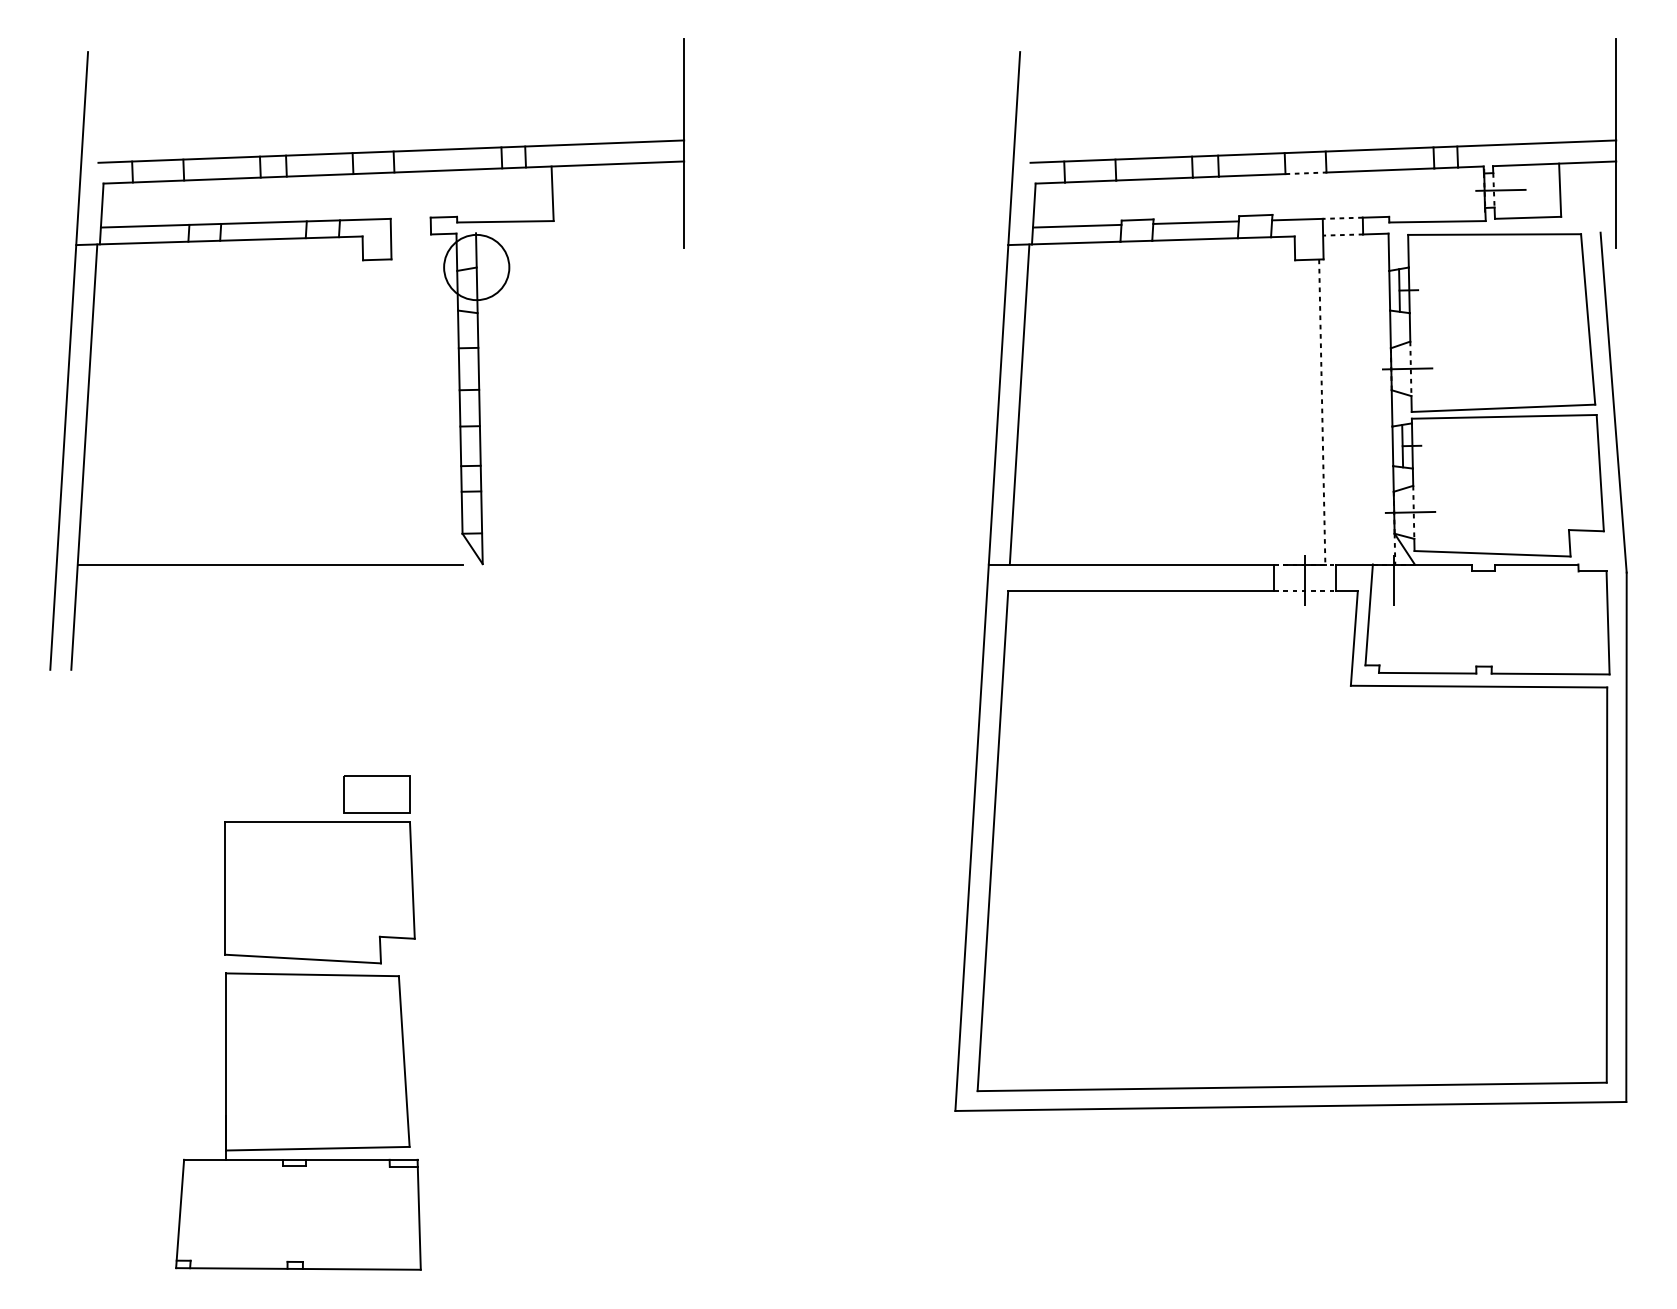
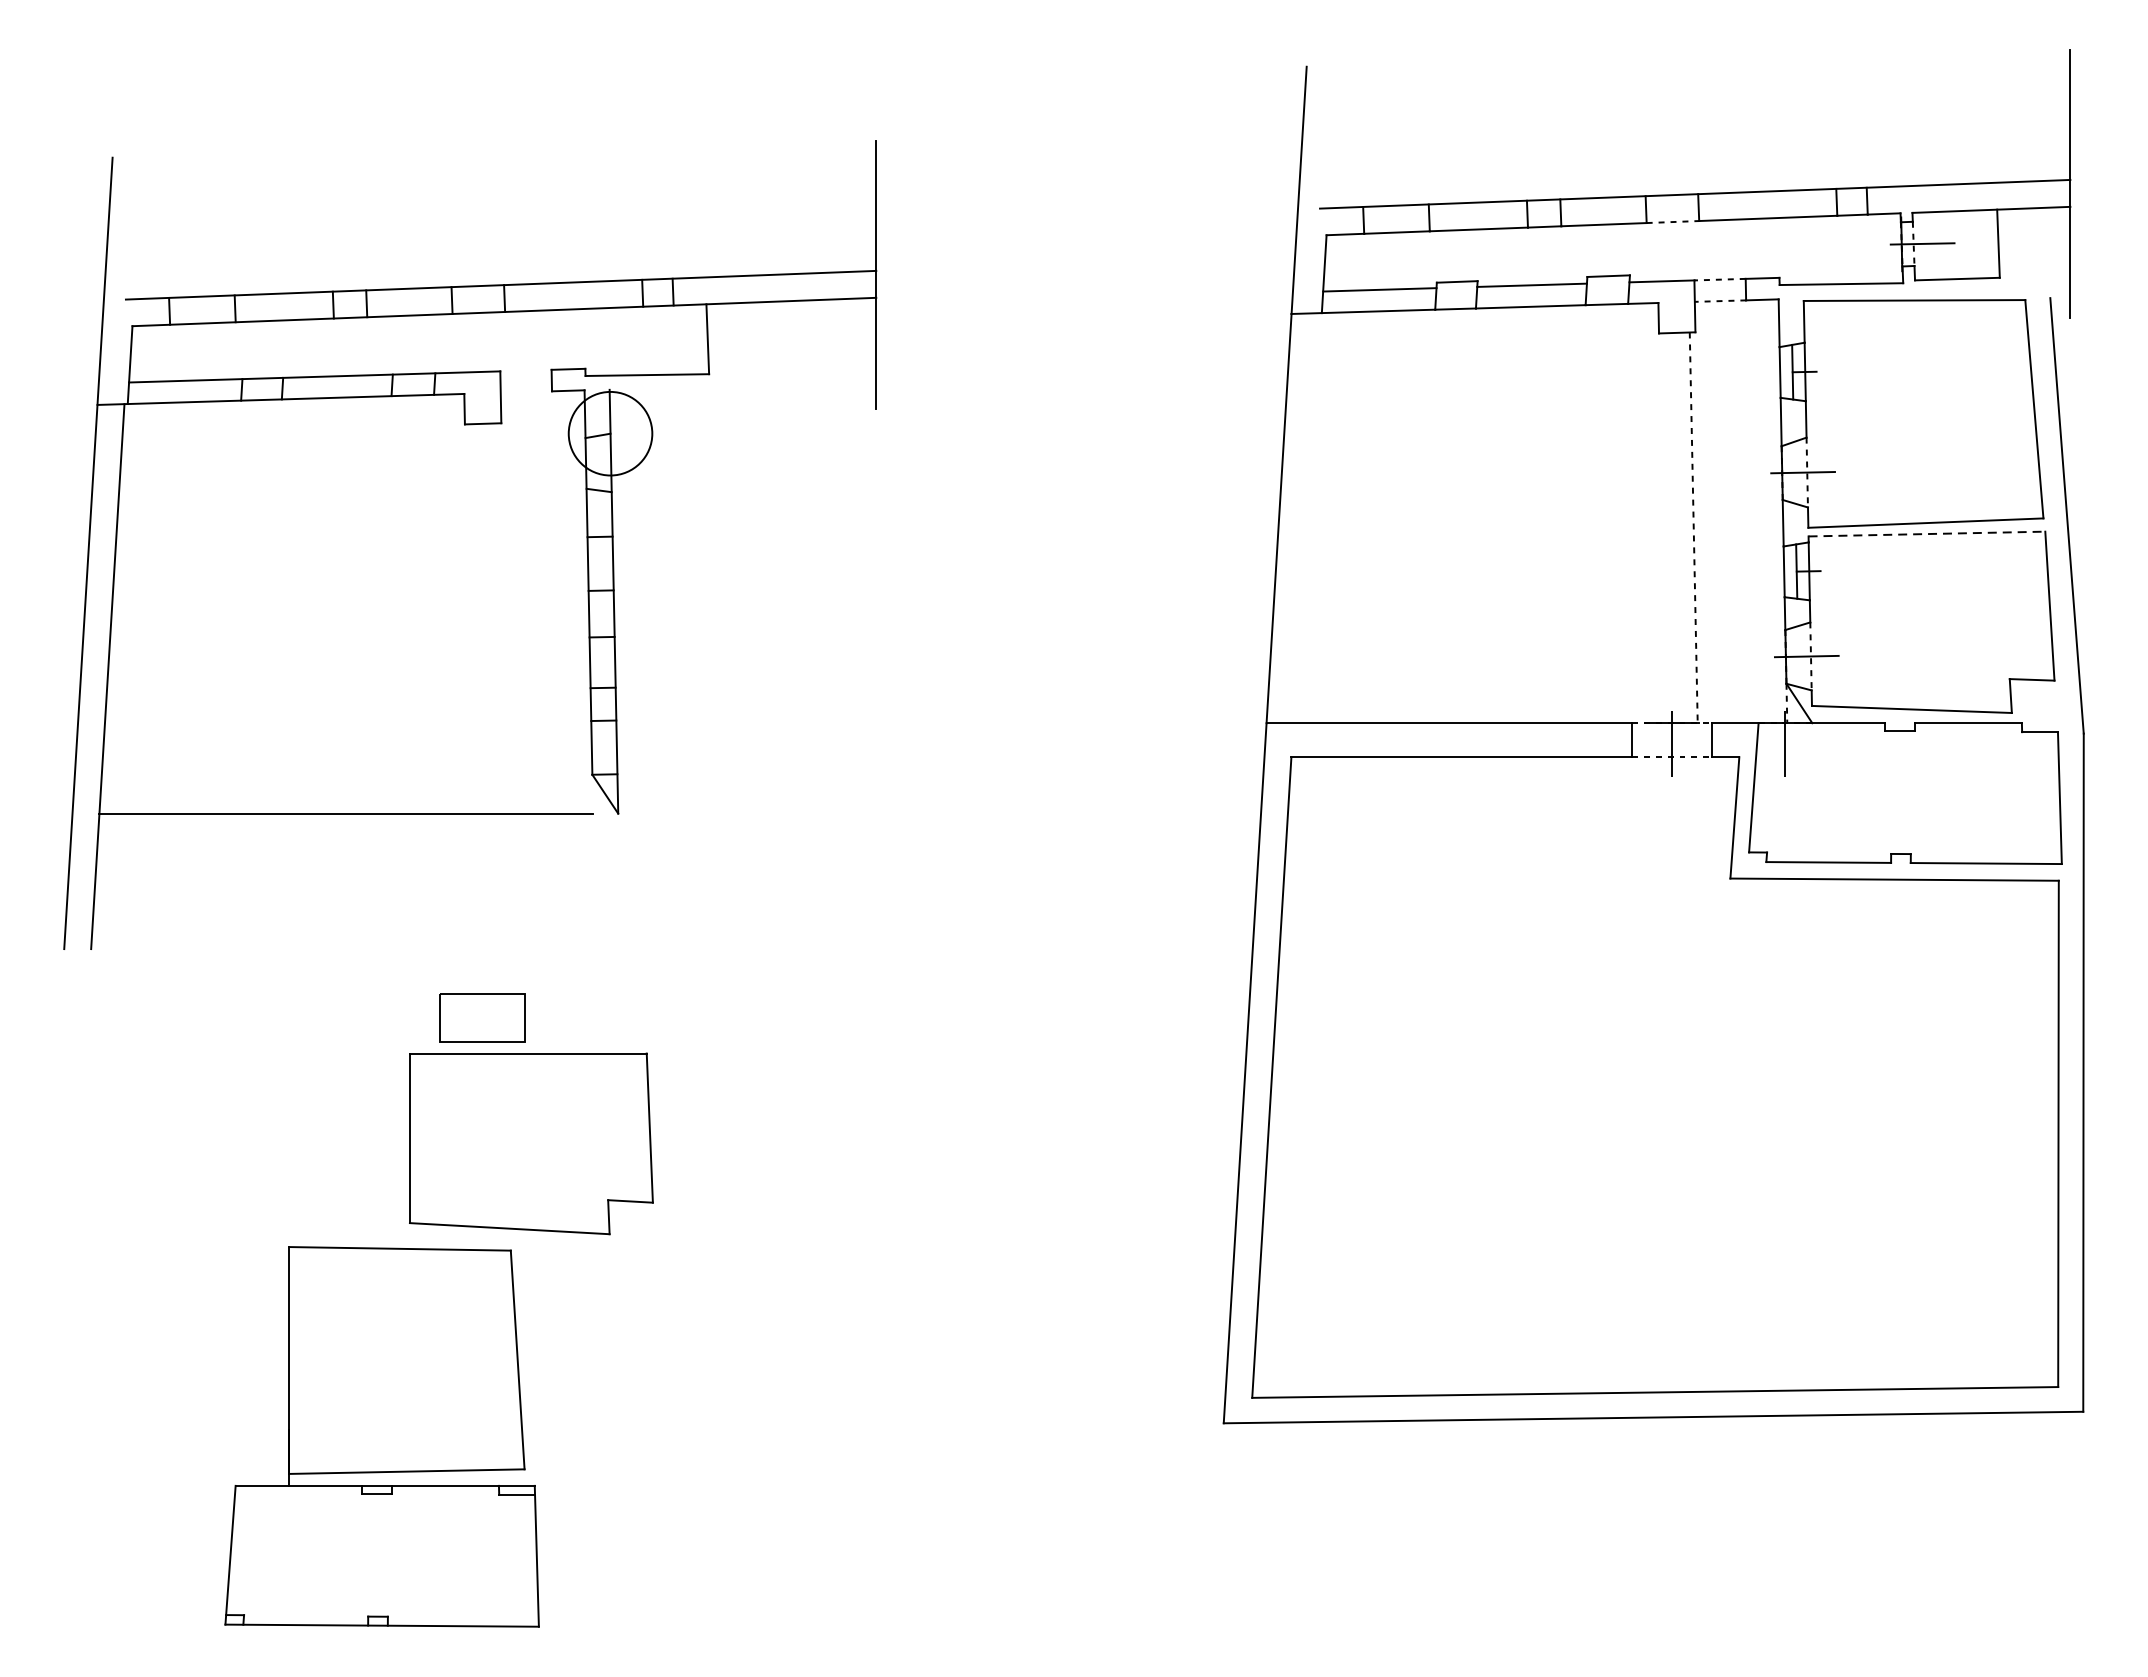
part: (457, 349) -> (585, 538), moved
line: (1019, 404) -> (1305, 518), removed
line: (1504, 416) -> (1927, 533), solid -> dashed
part: (319, 892) -> (530, 1143), moved

